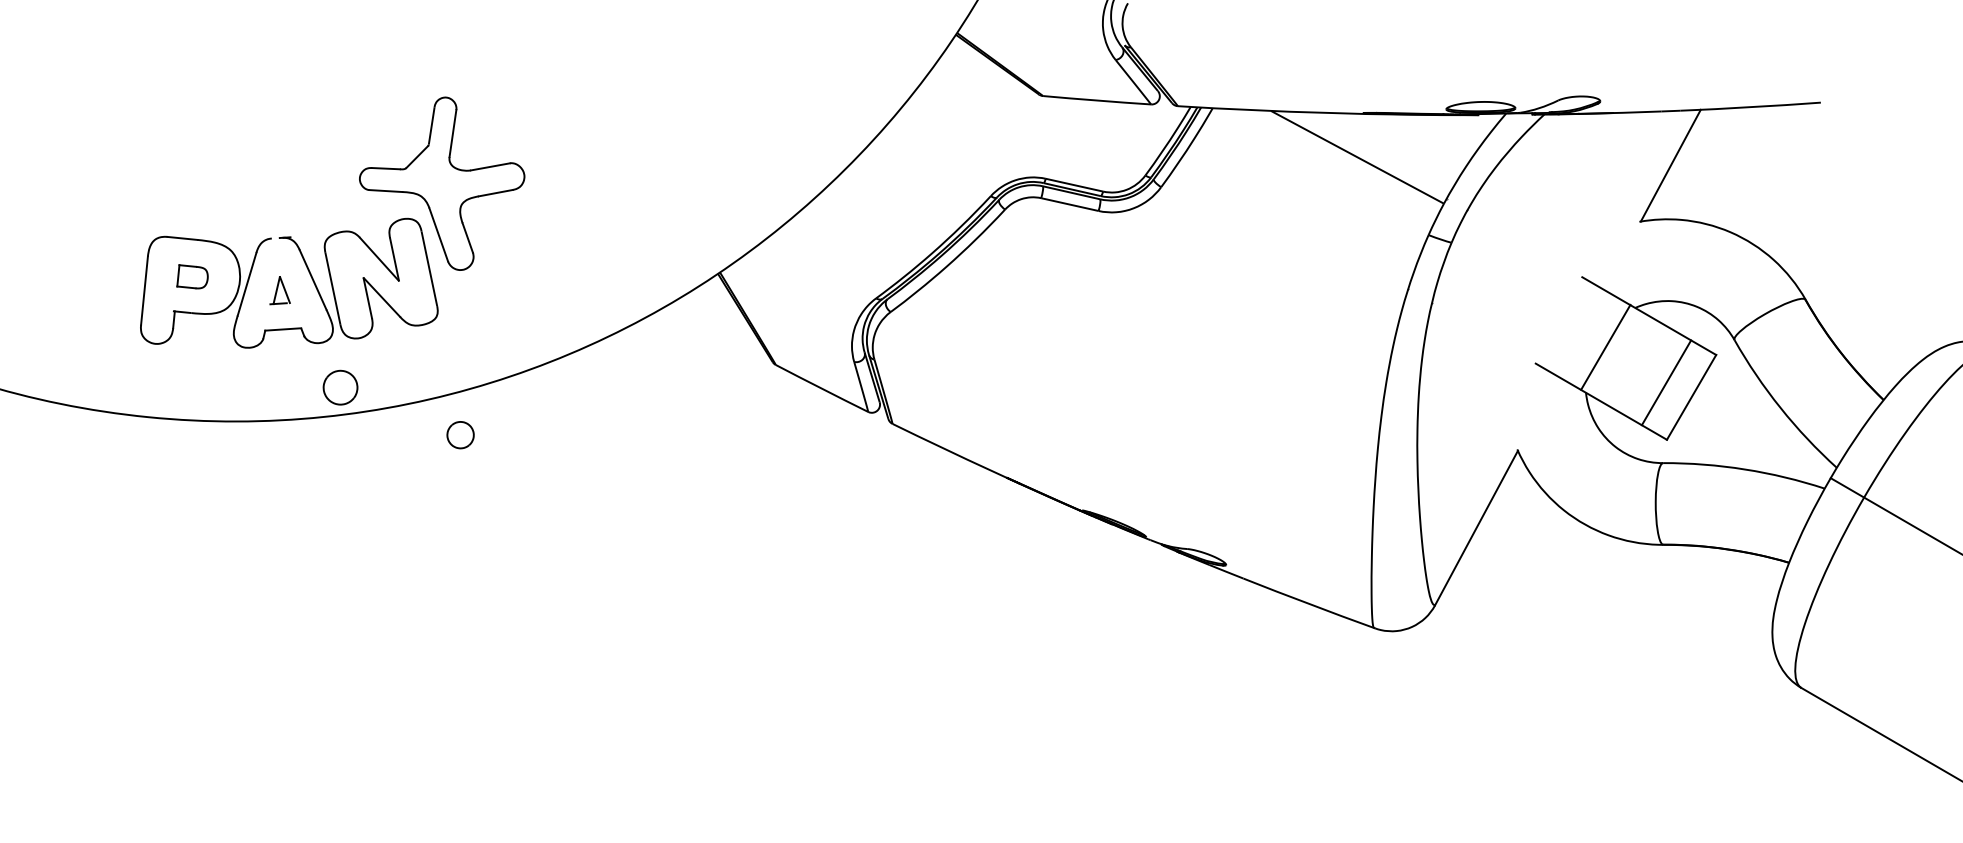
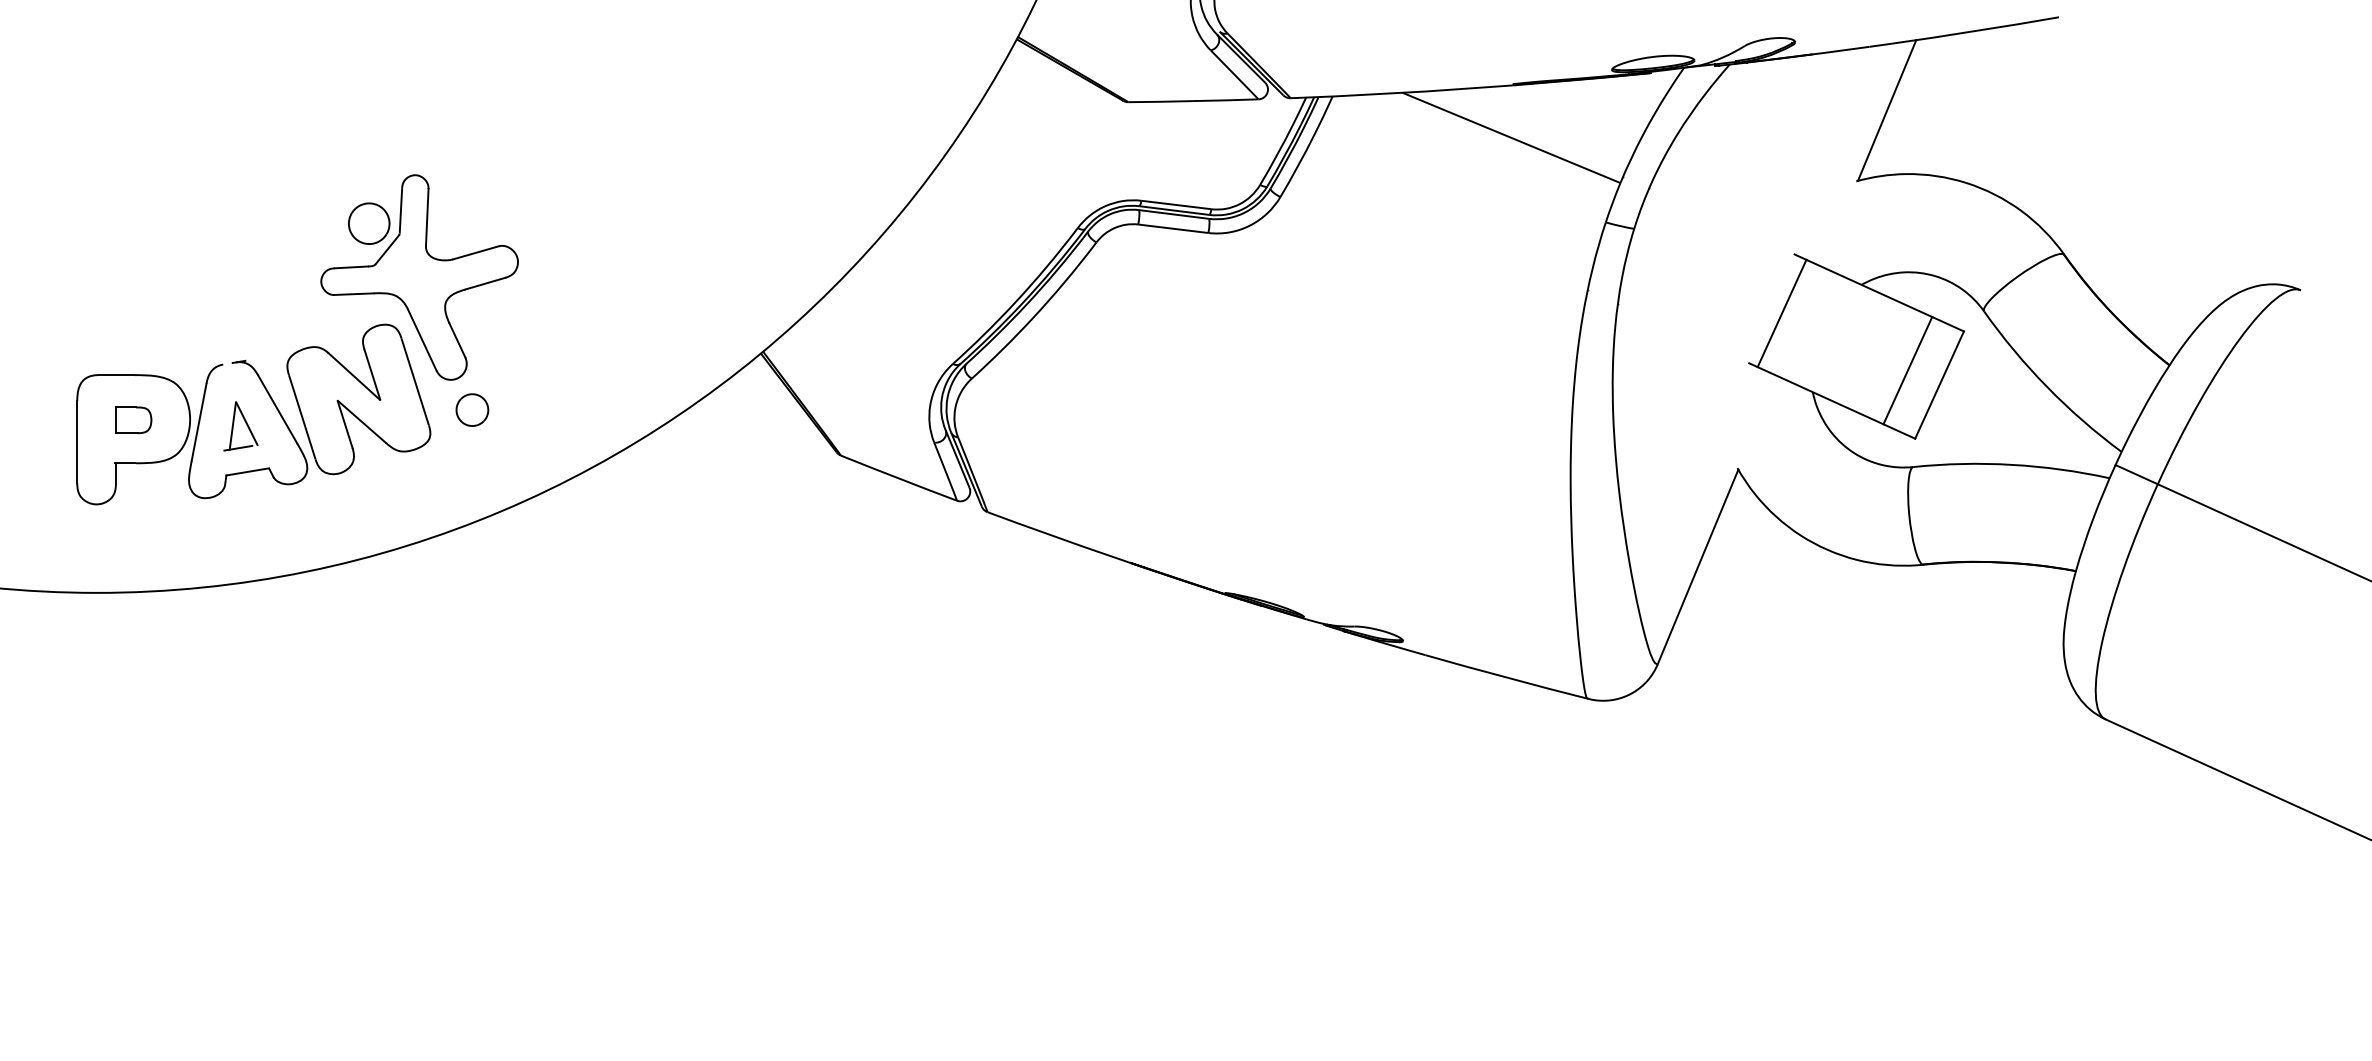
part: (281, 291) -> (240, 426), size x1.43
line: (1605, 347) -> (1781, 313), moved
part: (340, 387) -> (369, 223), moved
part: (460, 434) -> (472, 409), moved

